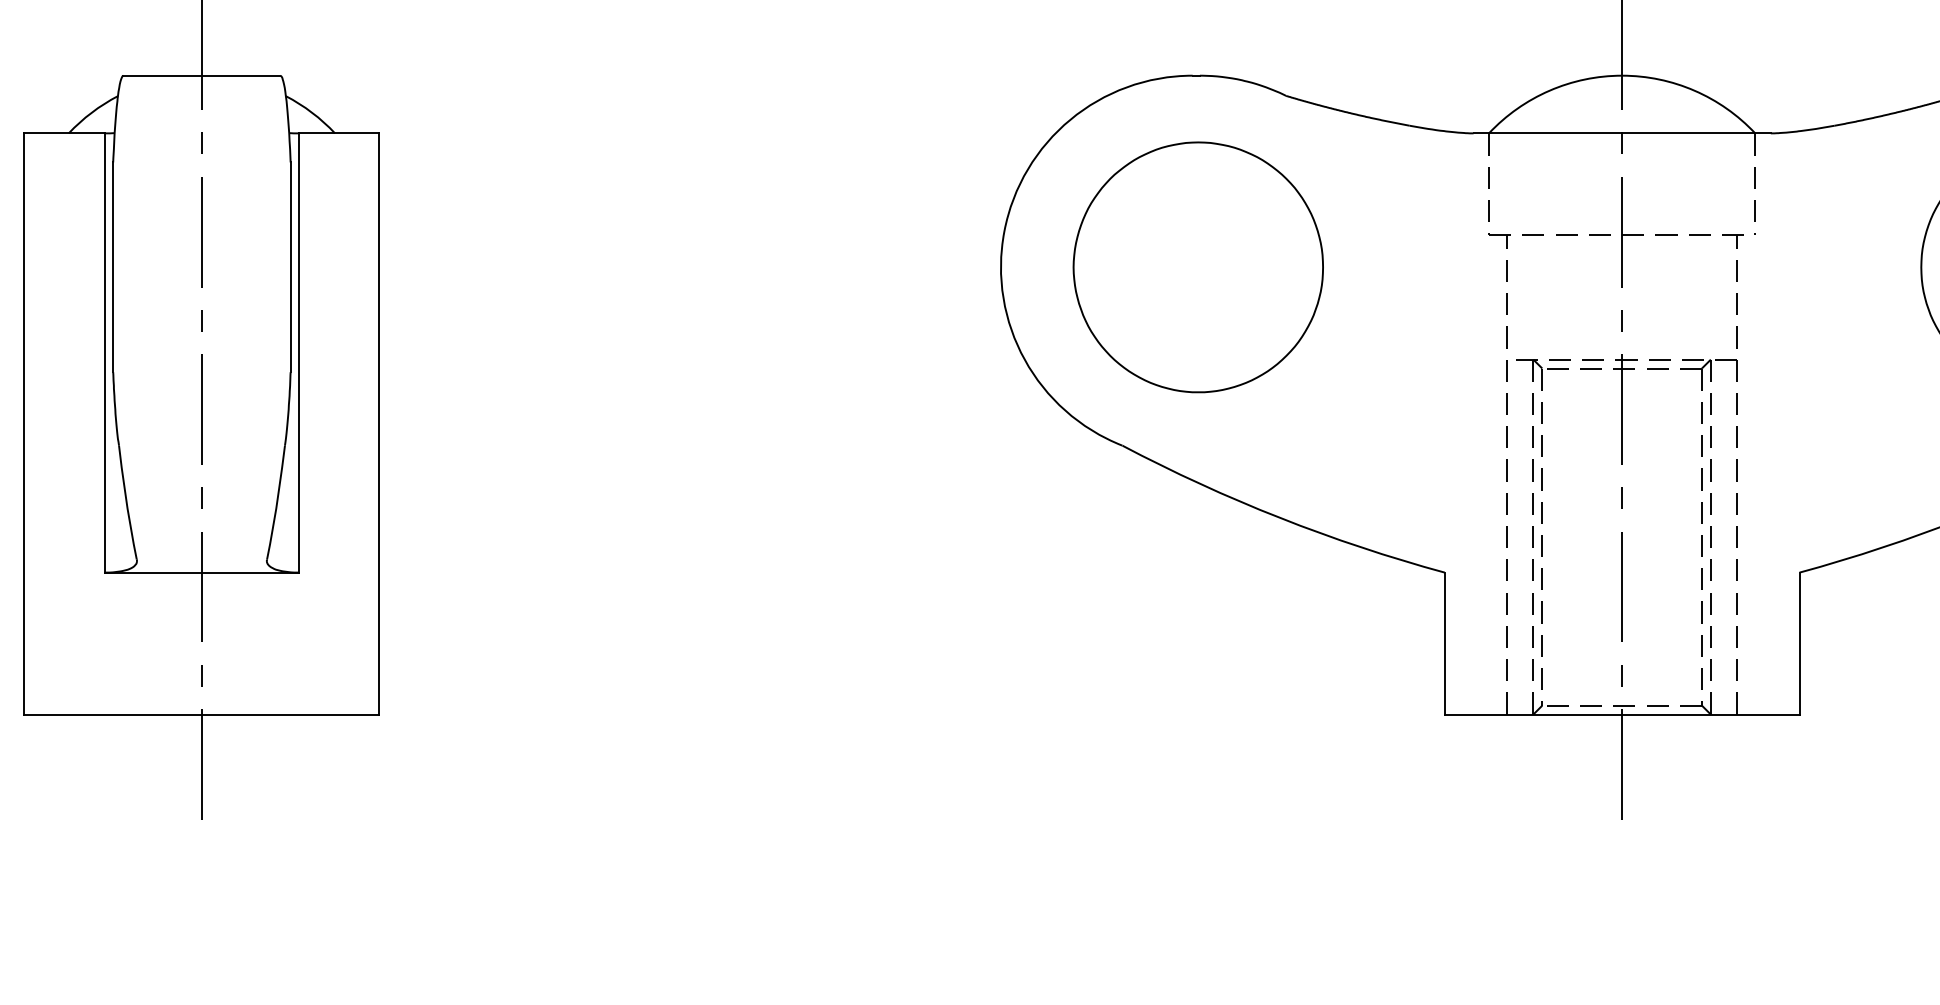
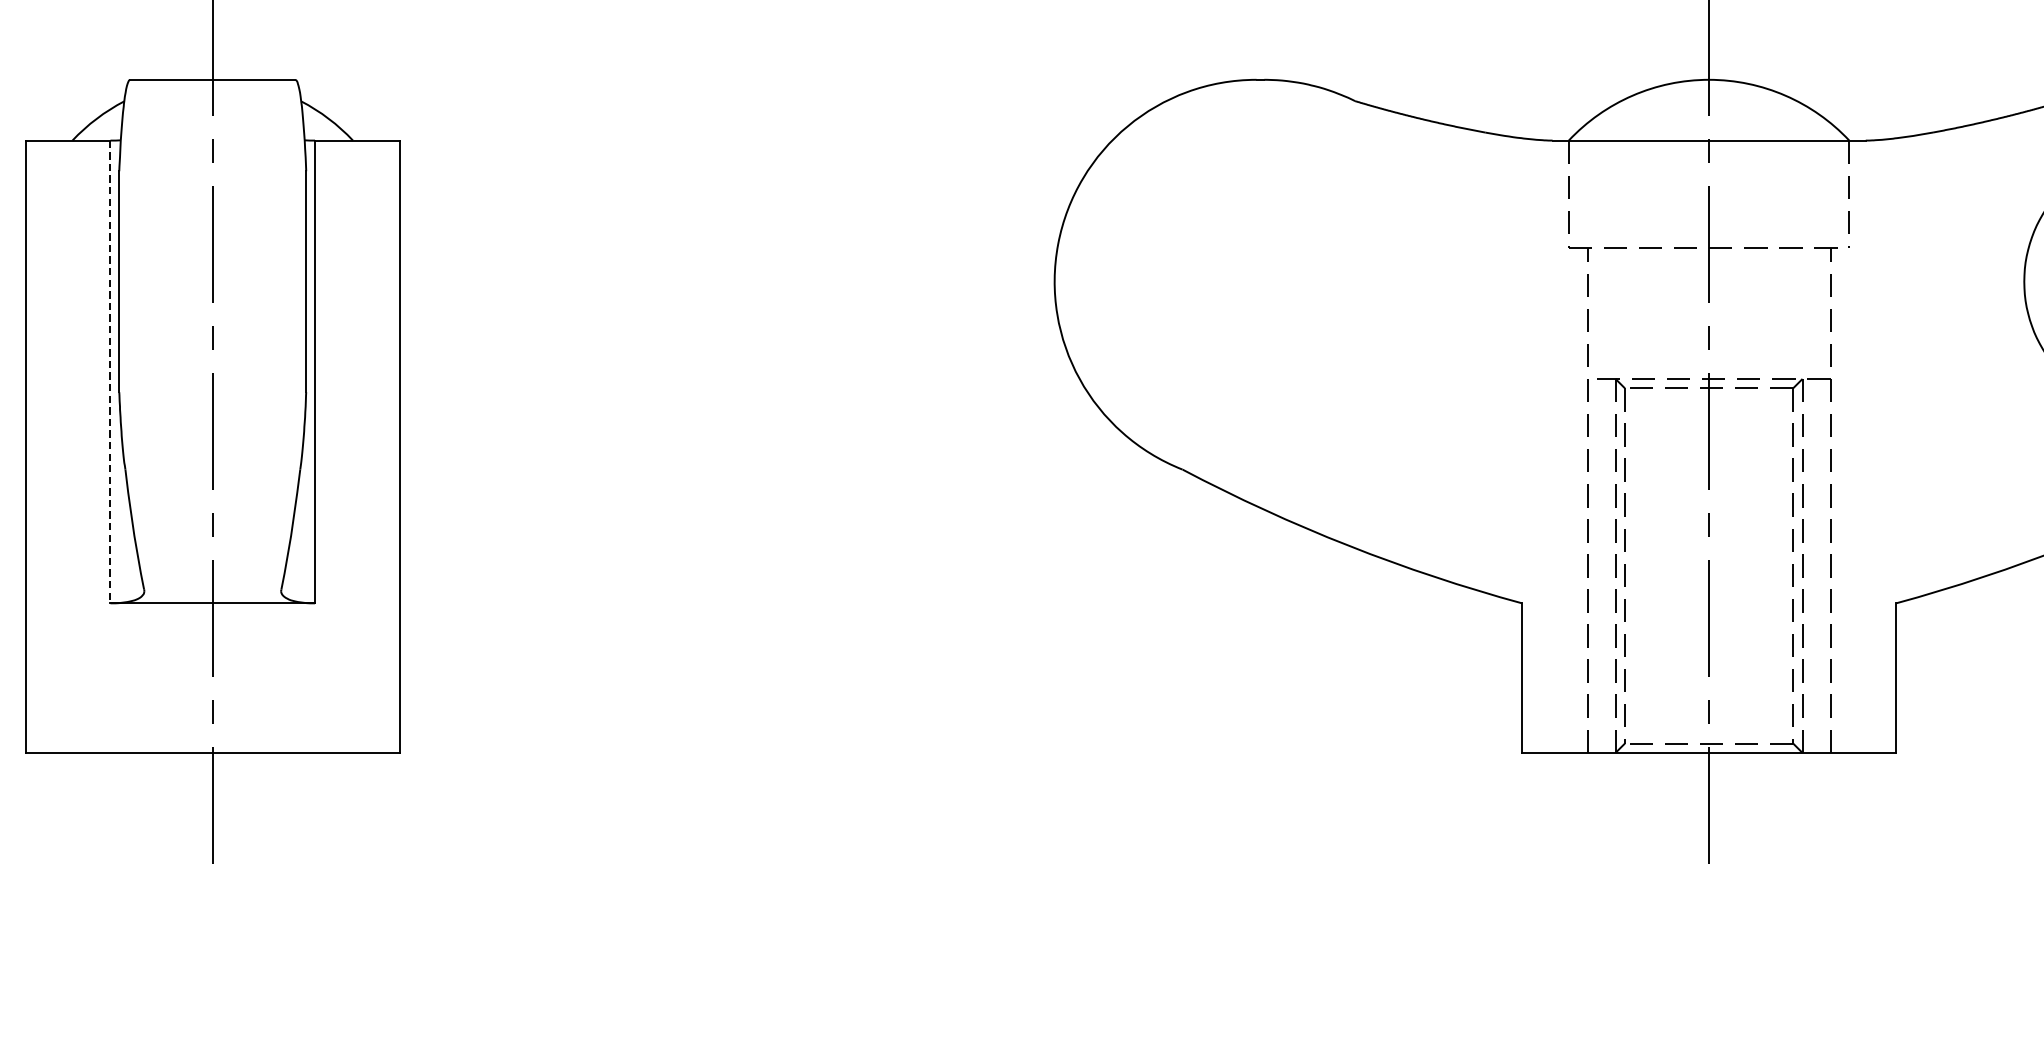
part: (1197, 267) -> (1261, 281), removed
line: (104, 352) -> (110, 371), solid -> dashed

